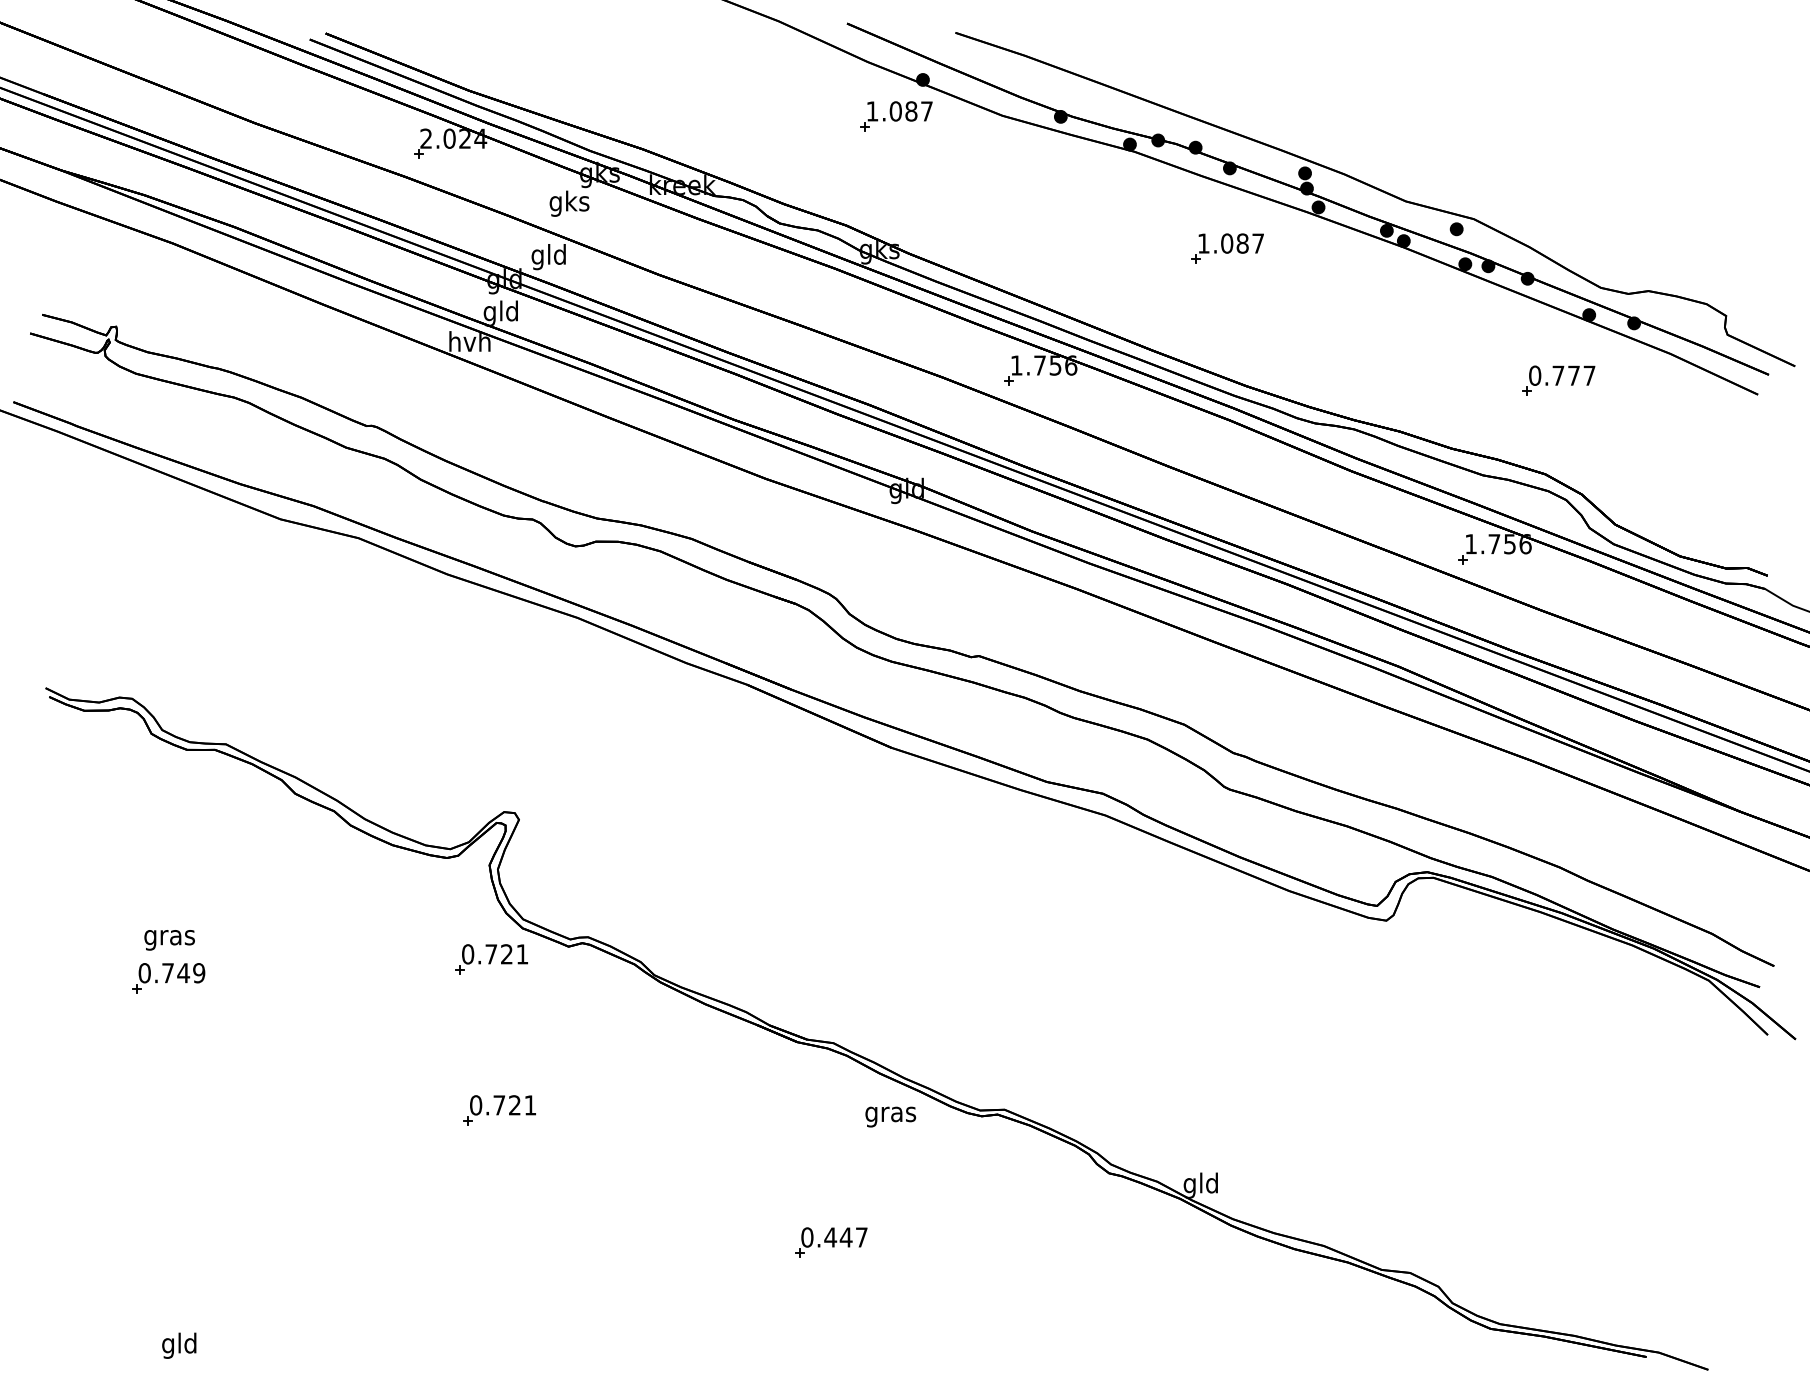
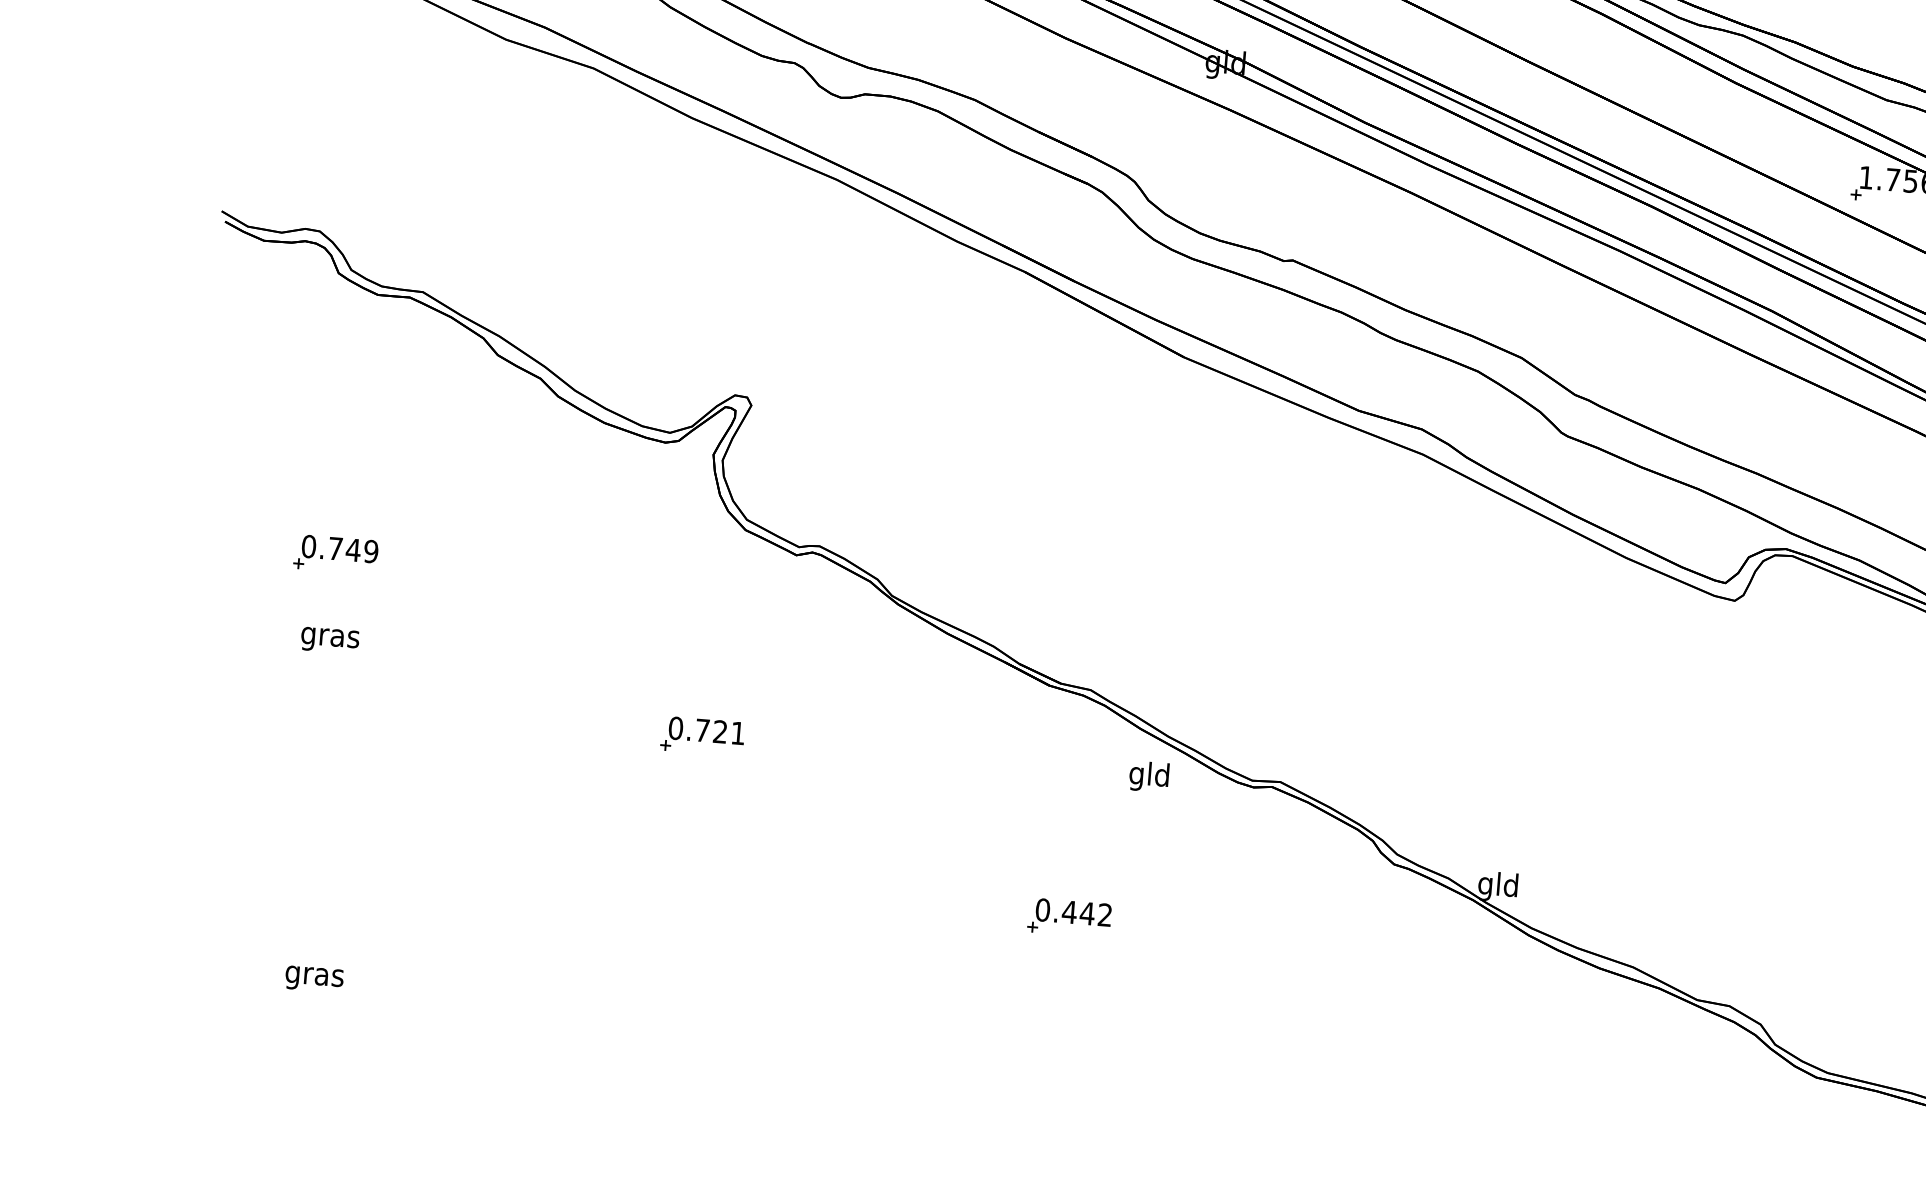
text: (169, 940) -> (329, 640), moved
part: (491, 959) -> (707, 562), removed
text: (890, 1114) -> (1149, 776), gras -> gld
text: (861, 1237) -> (1104, 915), 0.447 -> 0.442
text: (179, 1345) -> (314, 975), gld -> gras

